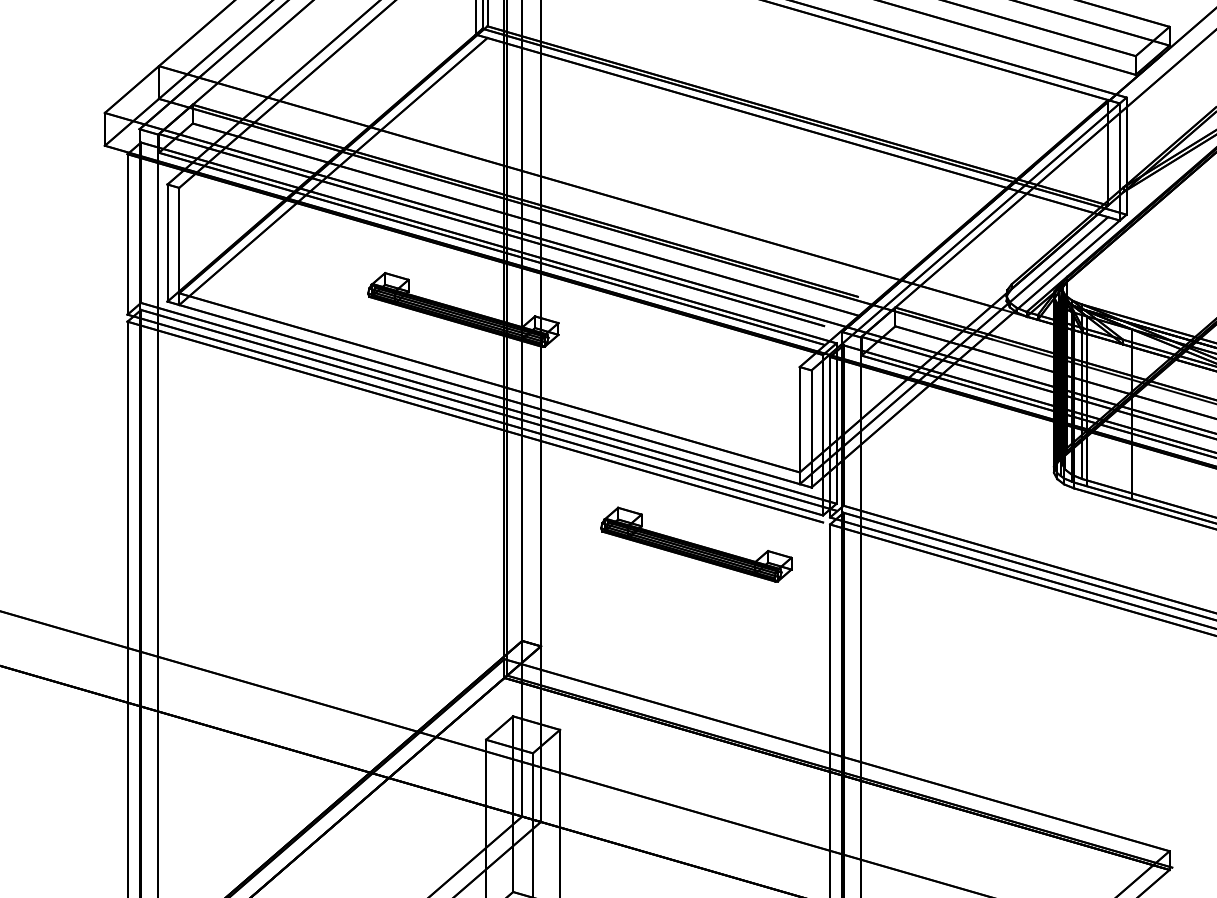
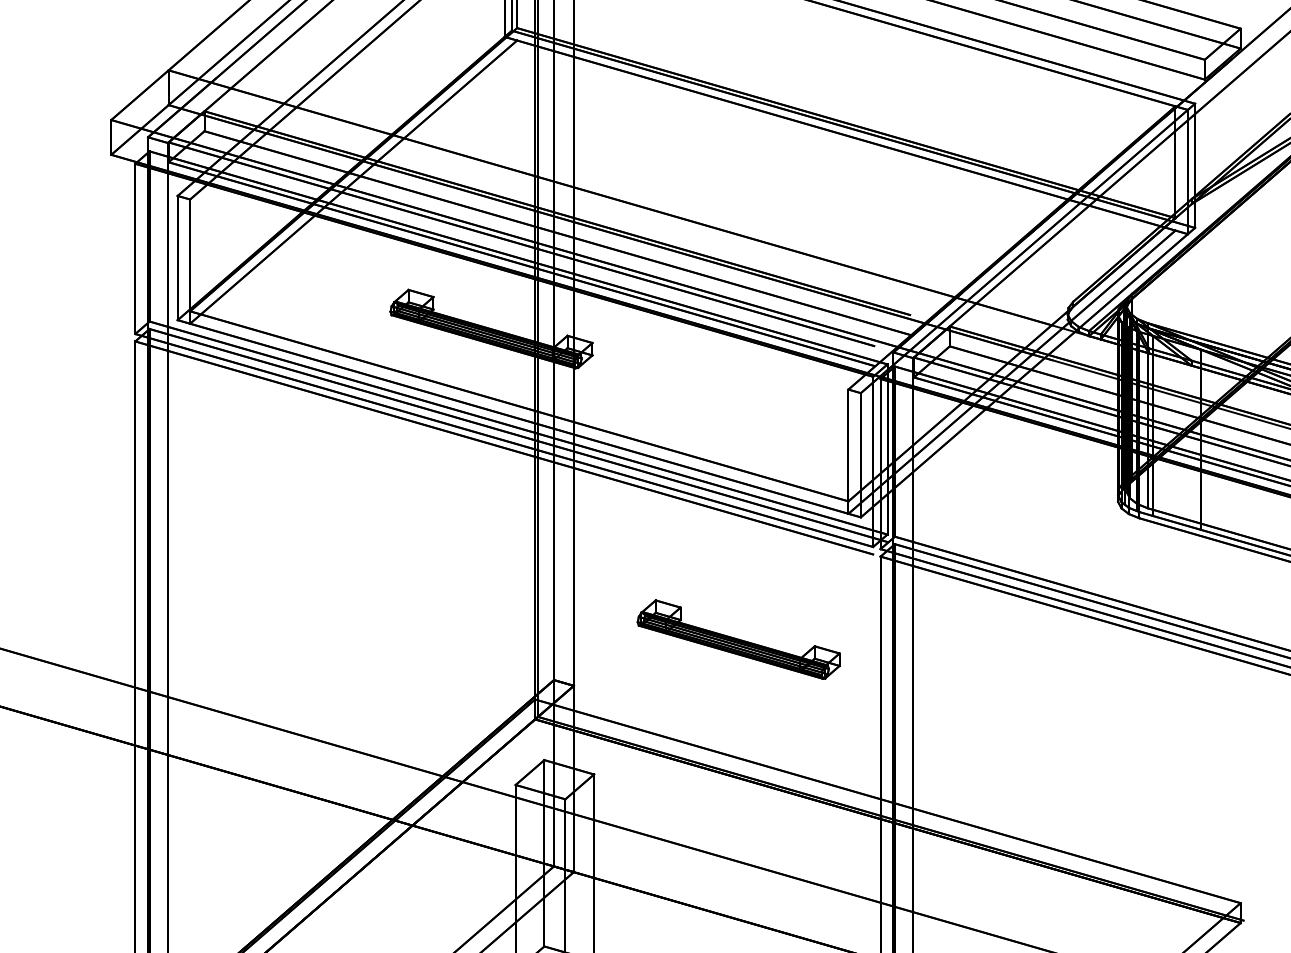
part: (696, 544) -> (738, 639), moved

